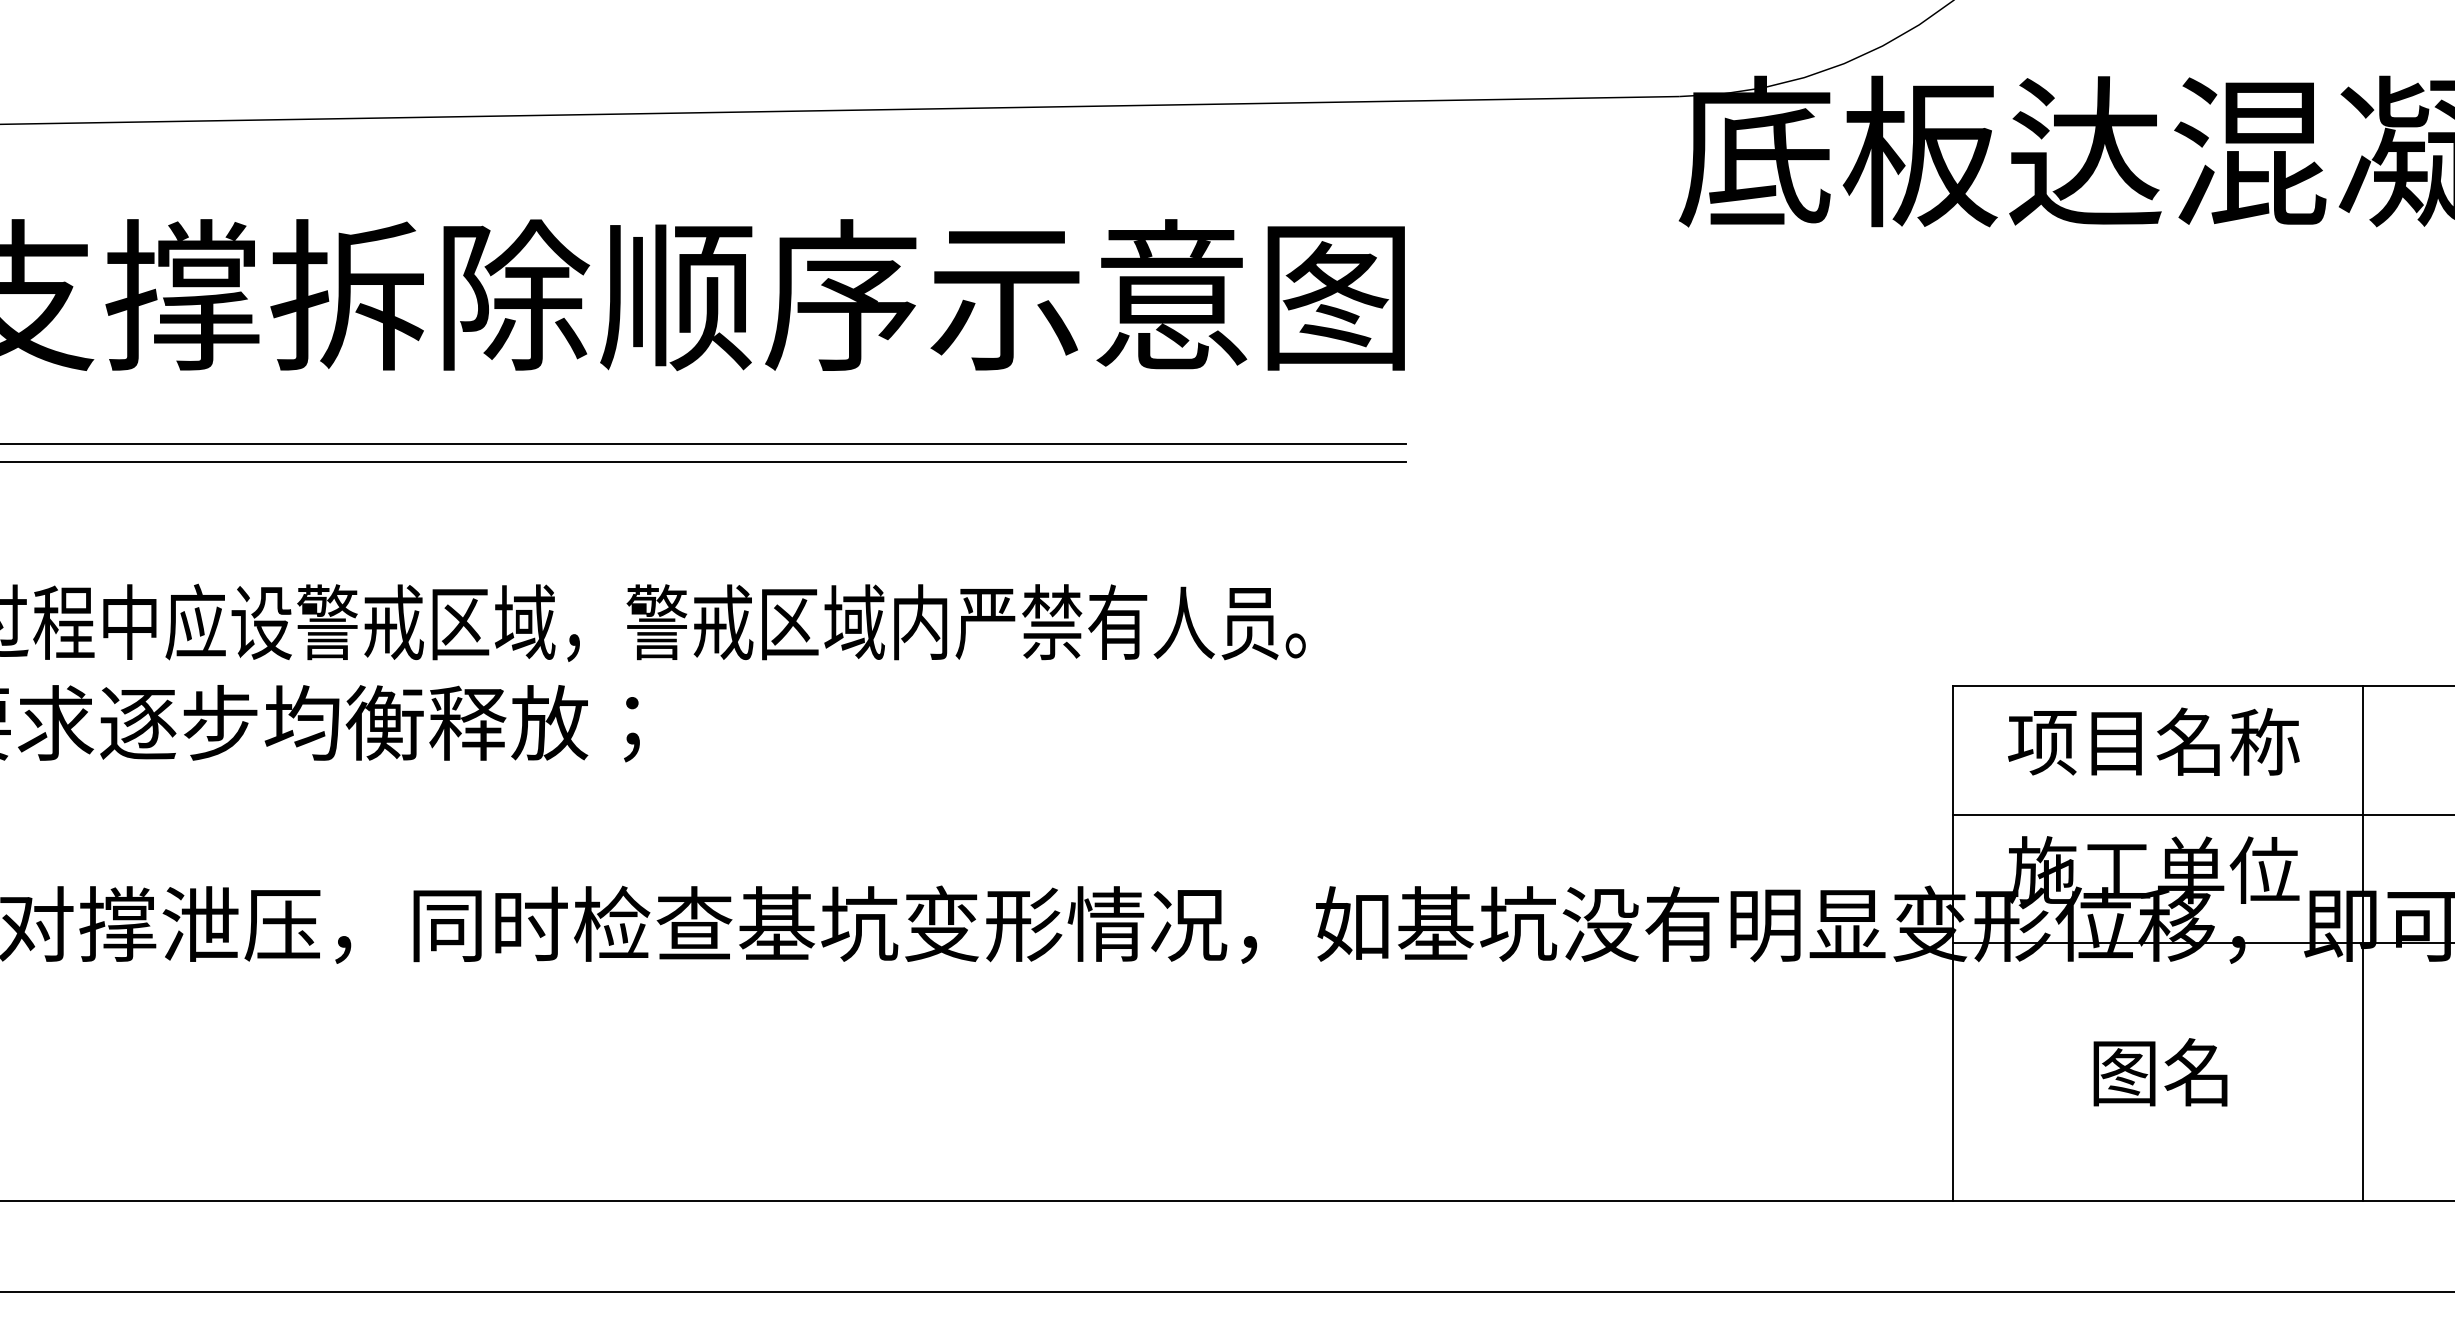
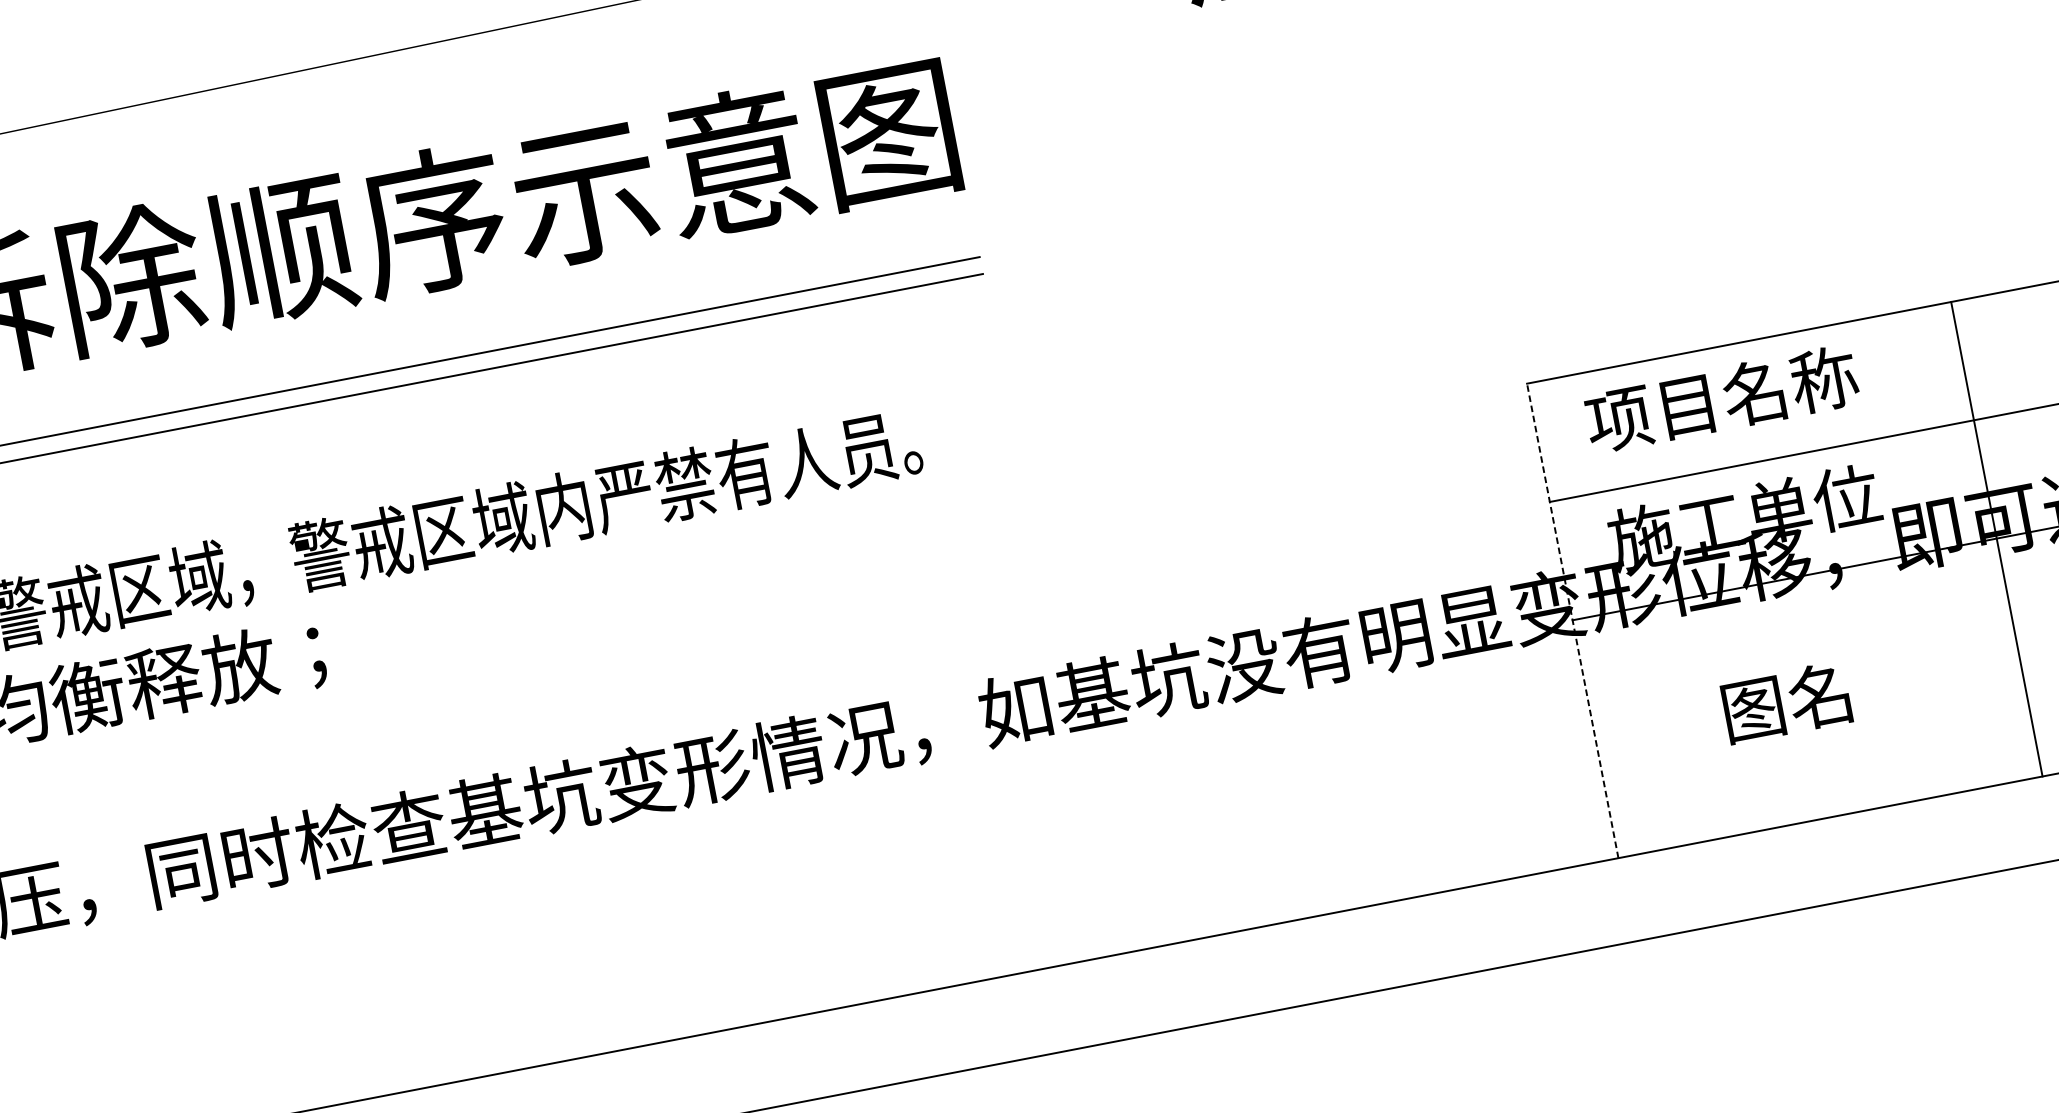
line: (1953, 943) -> (1572, 620), solid -> dashed
line: (2363, 943) -> (1996, 538), moved

